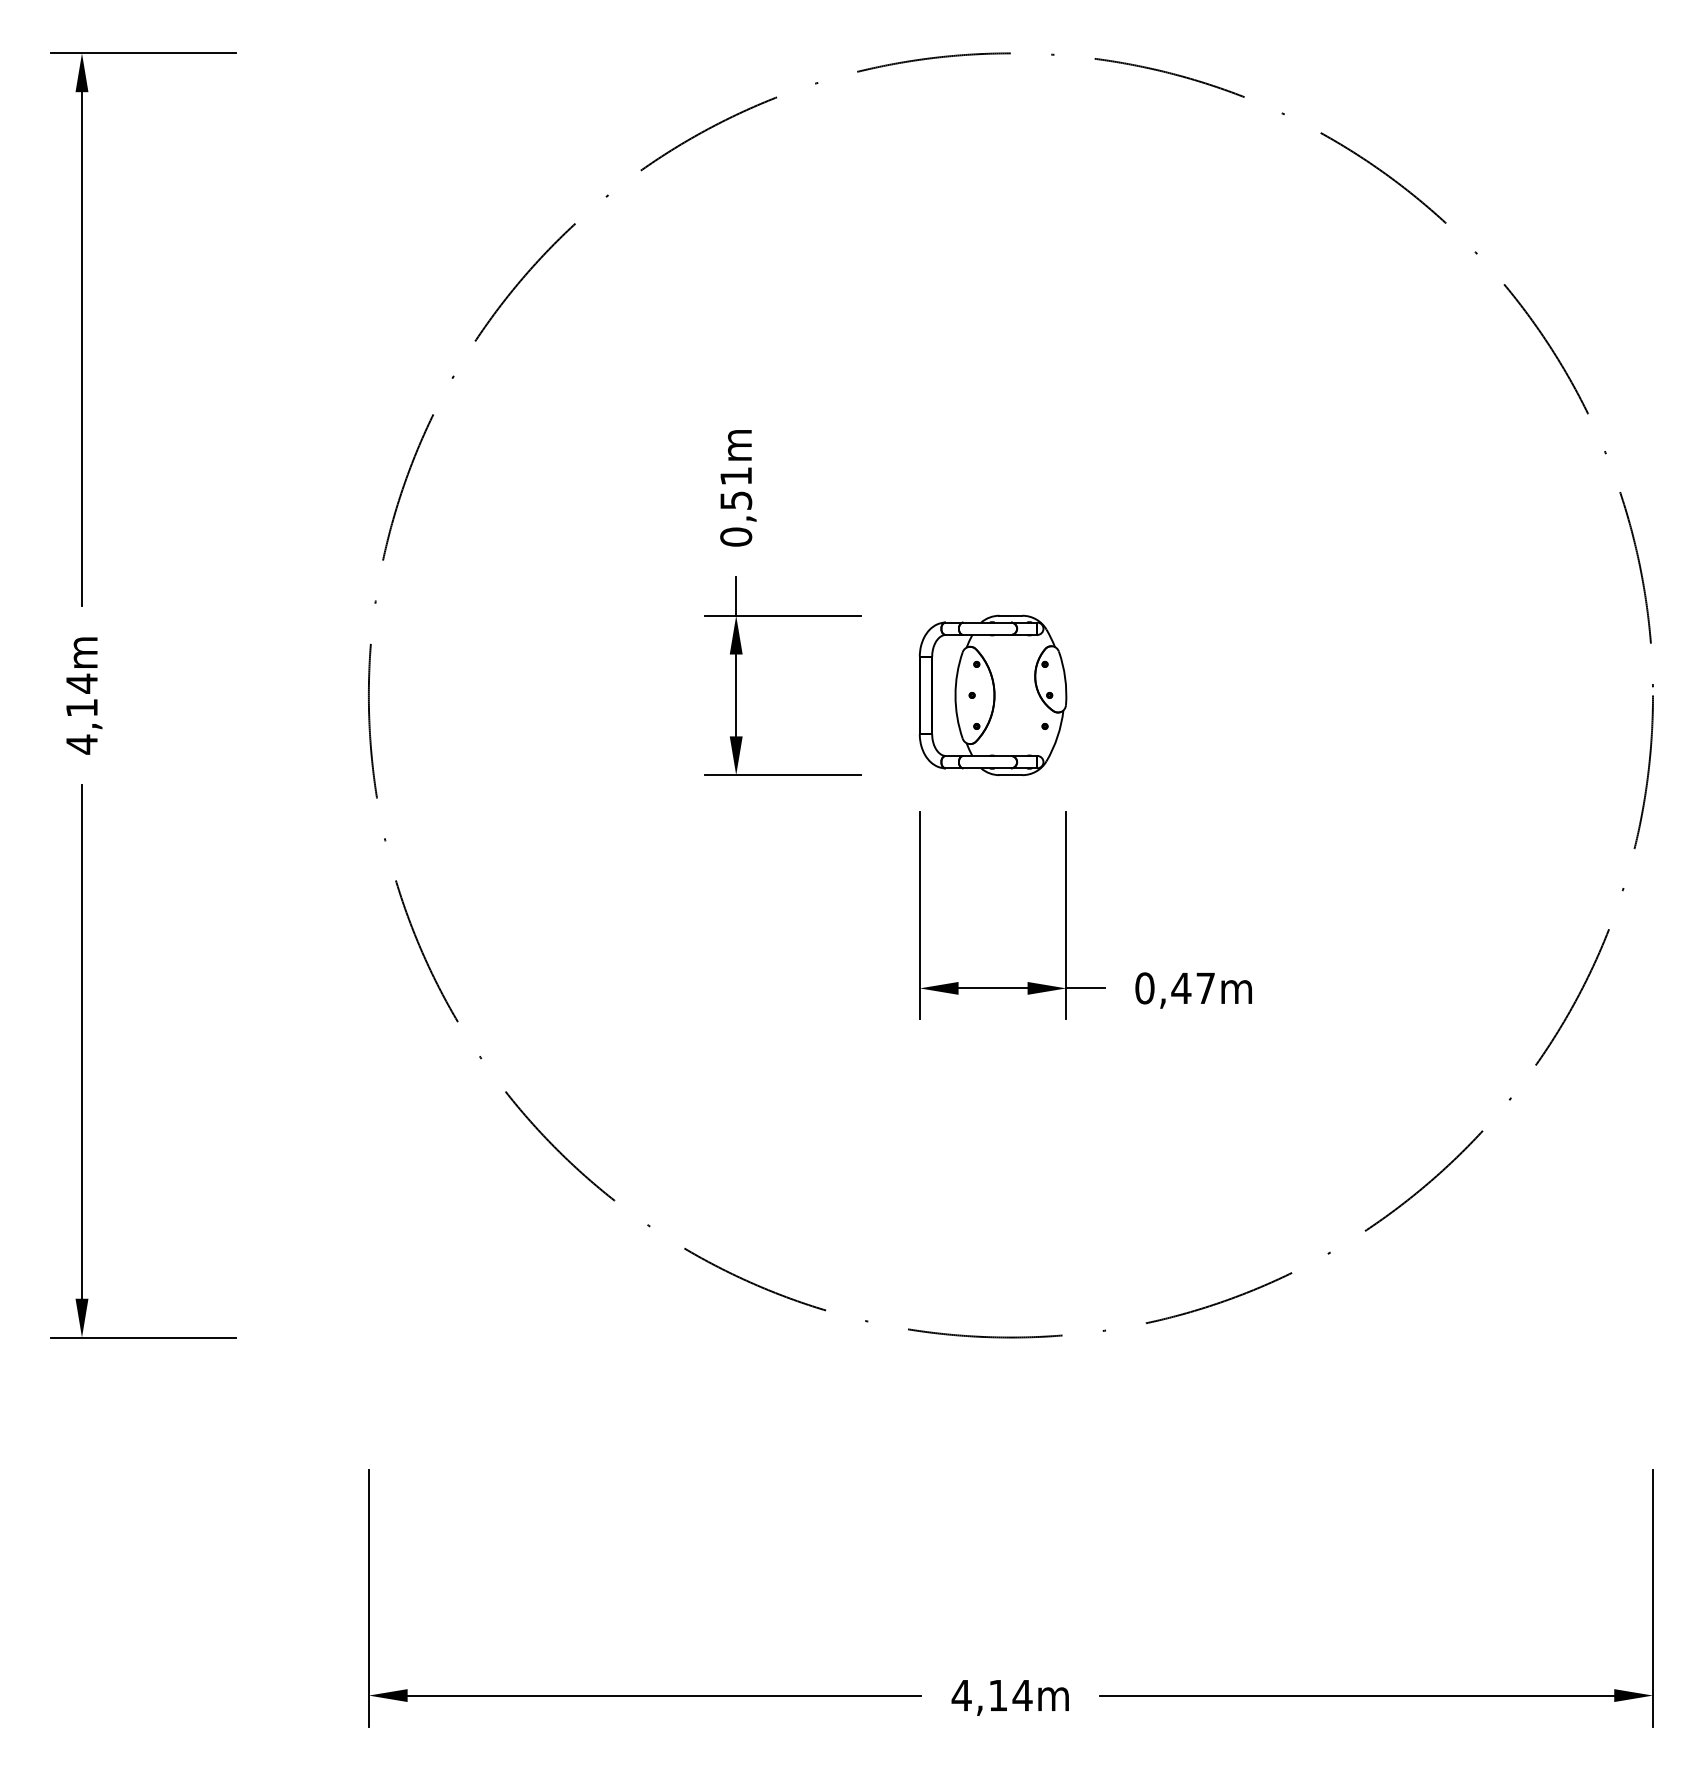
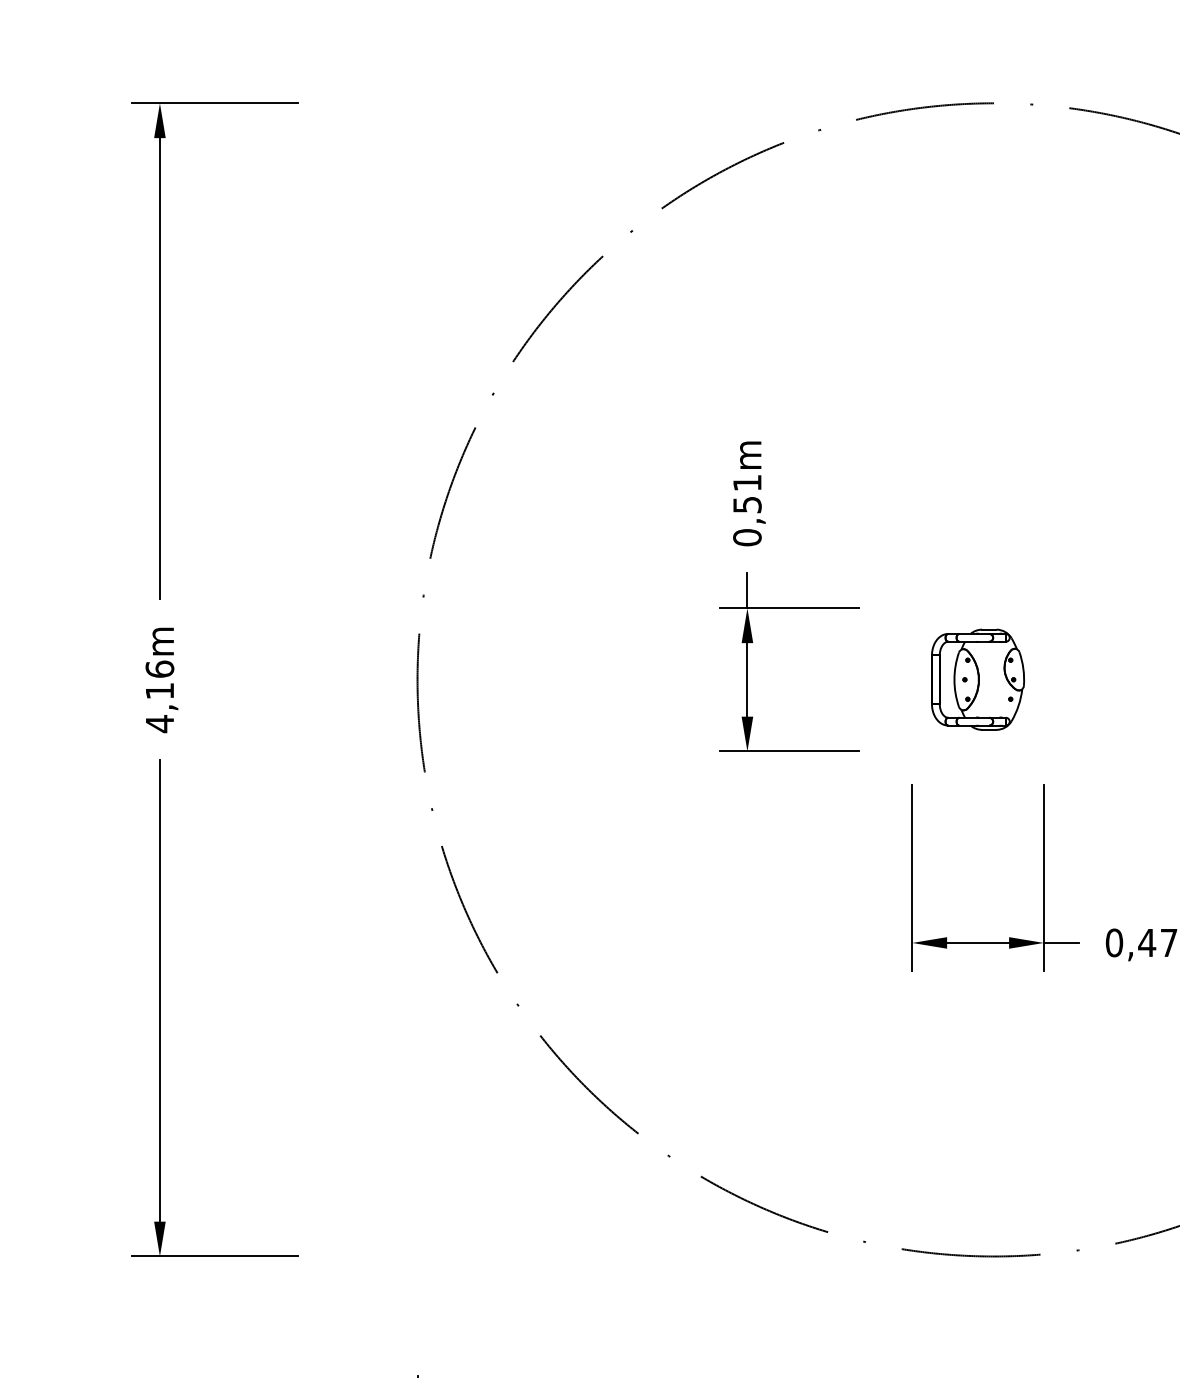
text: (82, 683) -> (160, 669), 4,14m -> 4,16m
part: (992, 694) -> (977, 679), size x0.7

